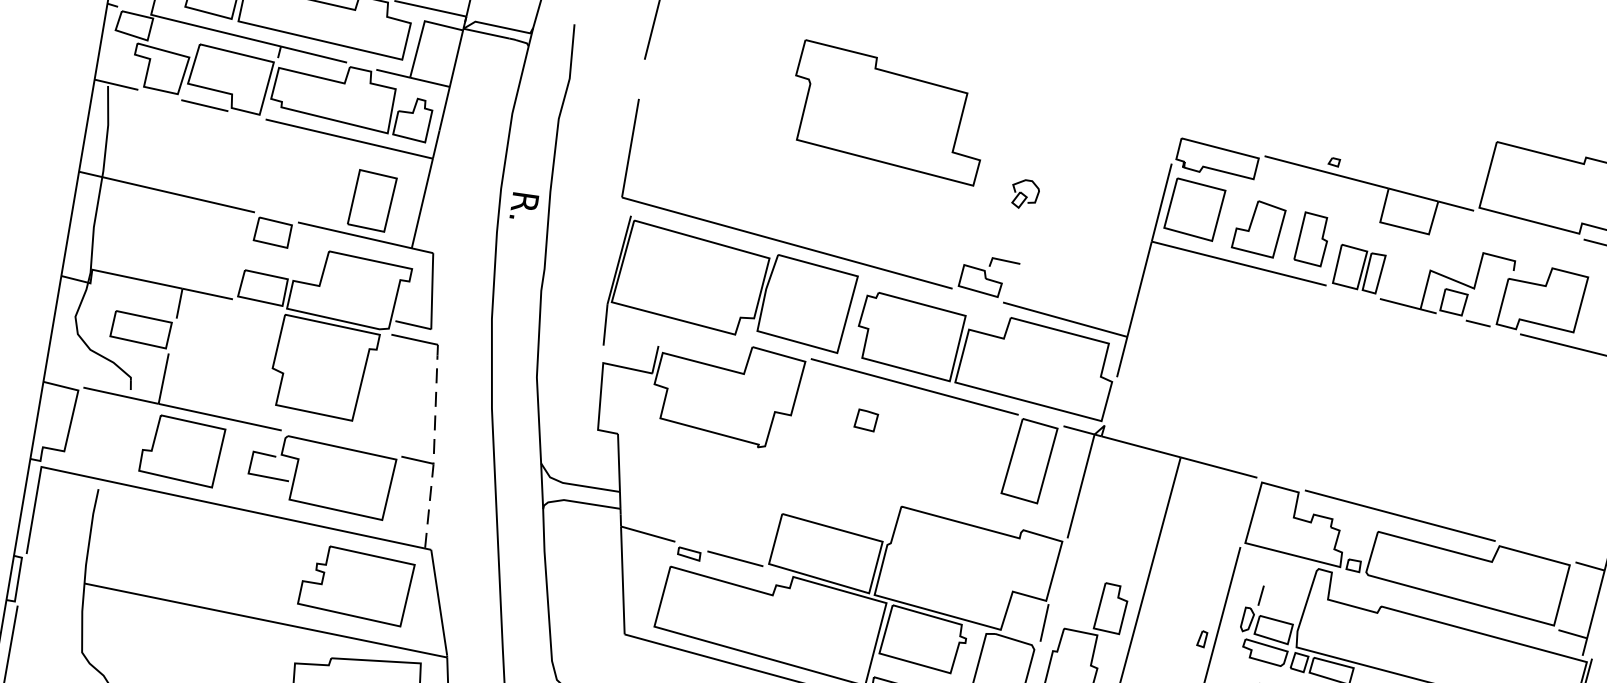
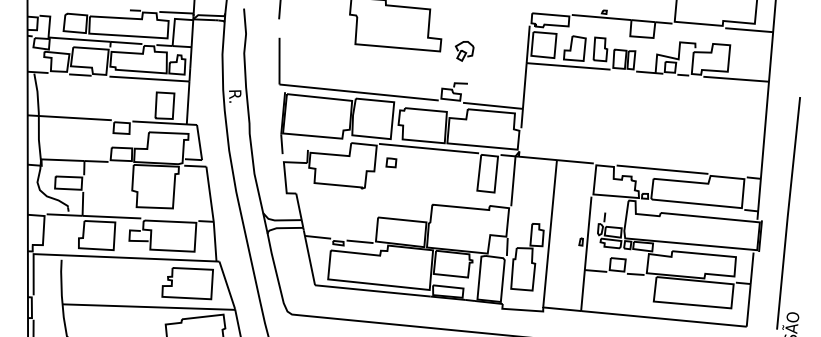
part: (1024, 194) -> (464, 51), size x1.43
part: (866, 419) -> (391, 162), moved
line: (433, 447) -> (212, 214), dashed -> solid

